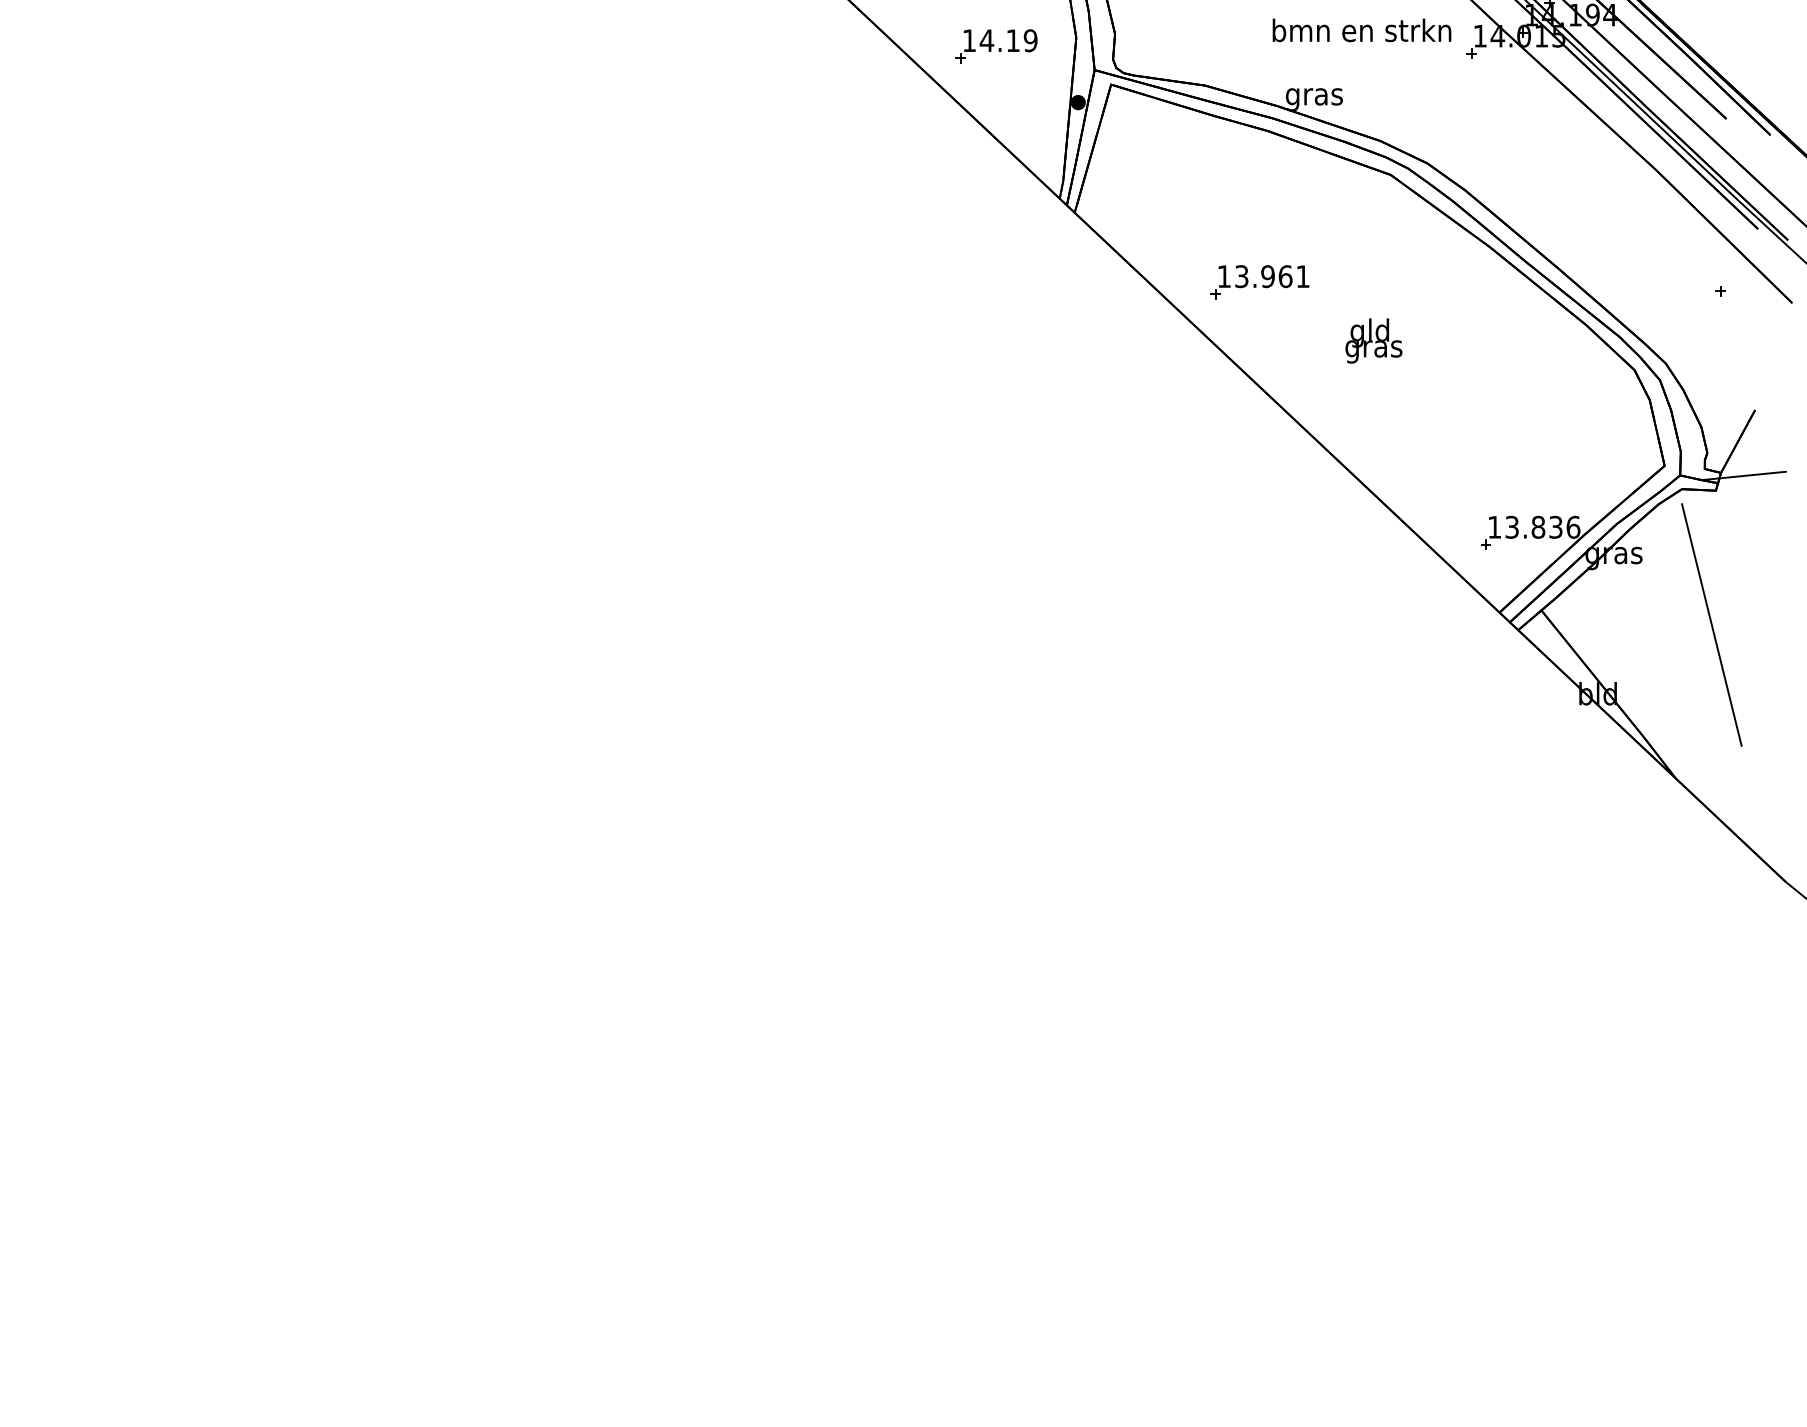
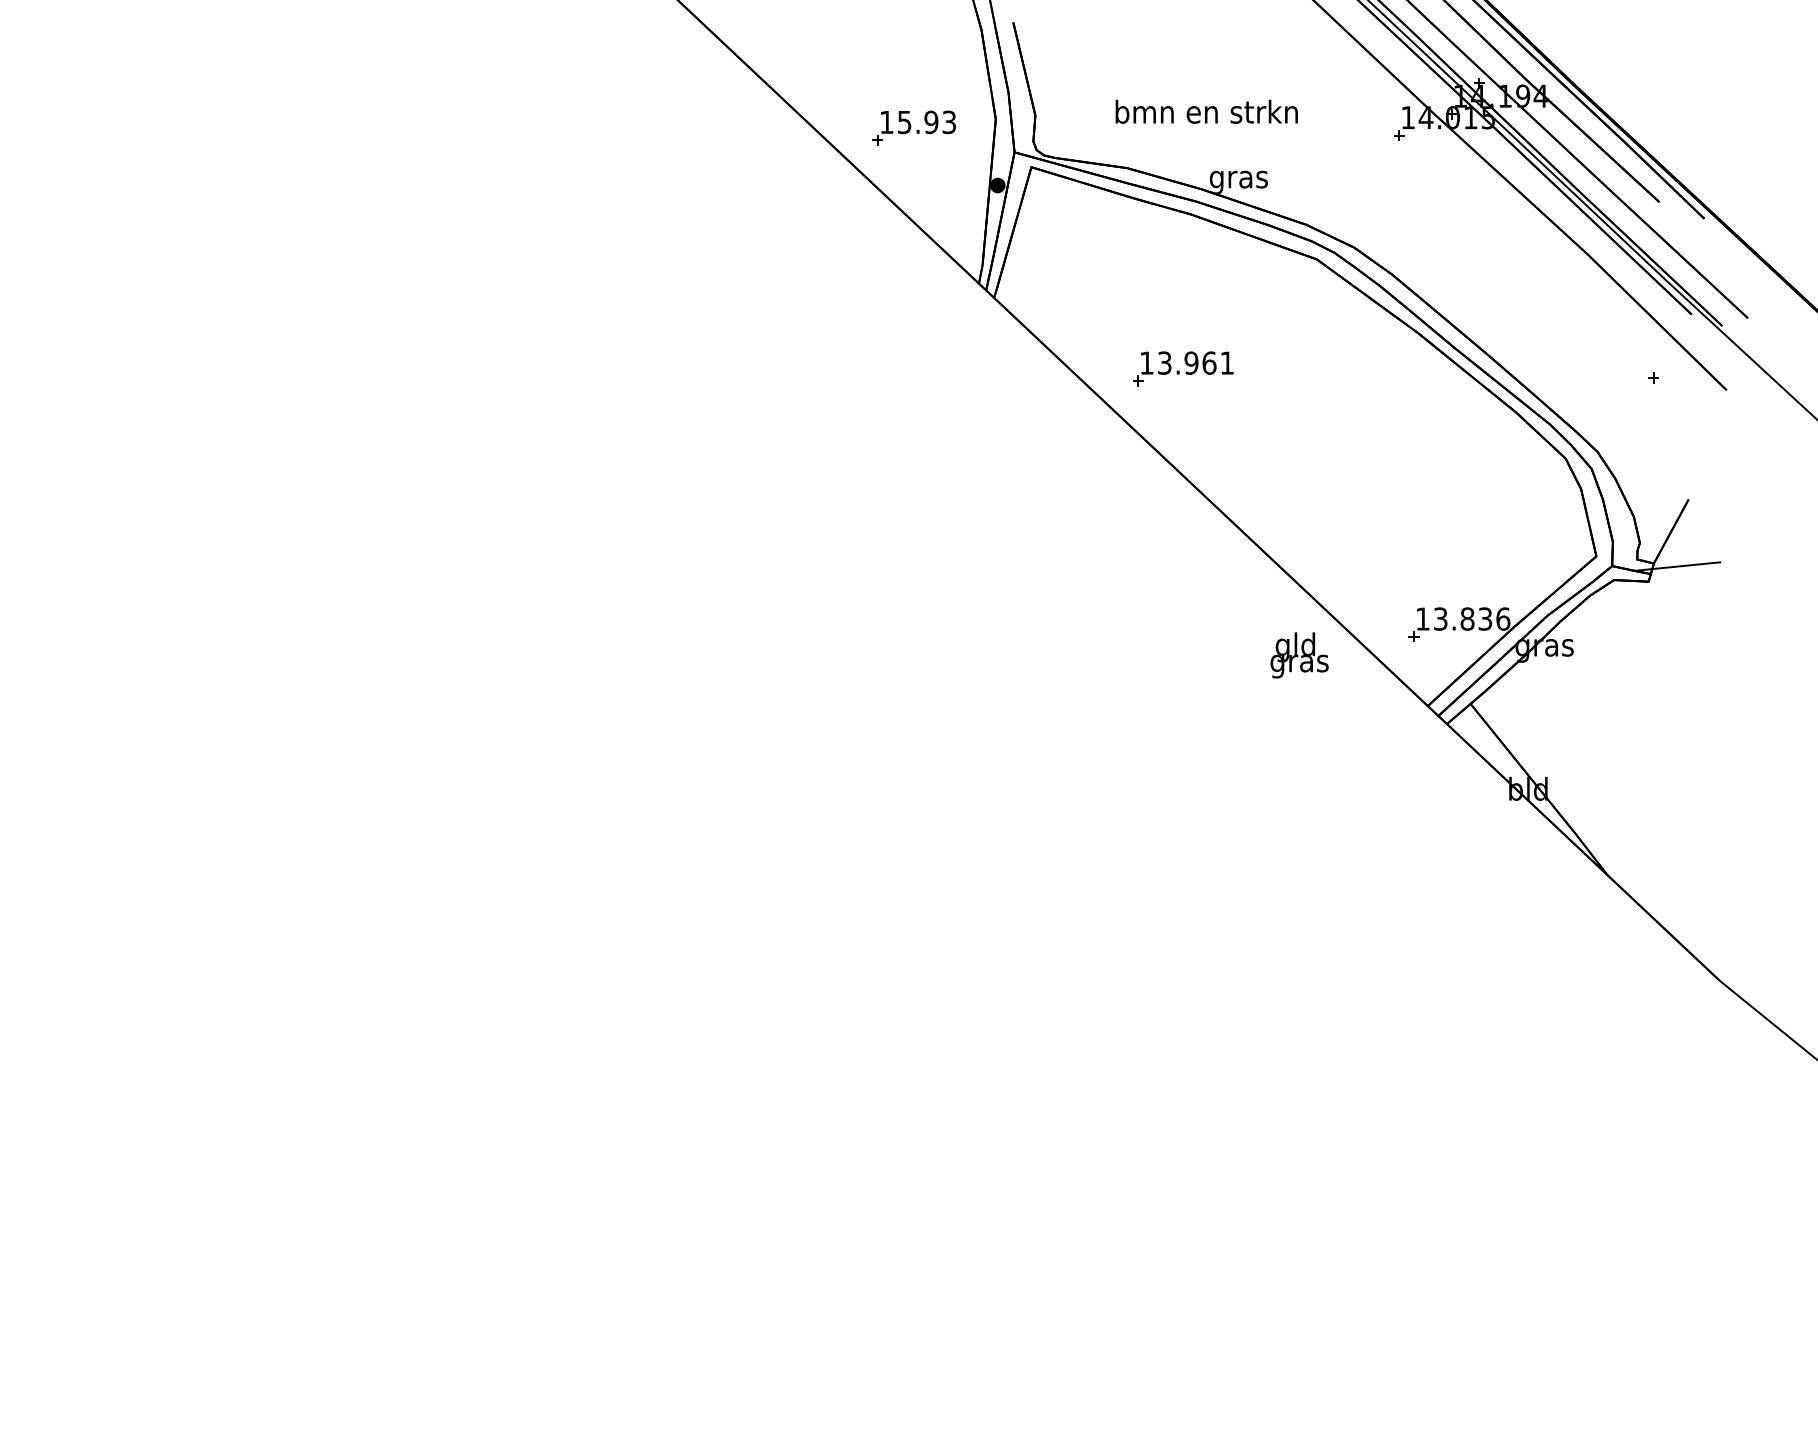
text: (1361, 30) -> (1206, 111), moved
text: (1008, 40) -> (926, 122), 14.19 -> 15.93
text: (1373, 340) -> (1299, 654), moved
line: (1711, 624) -> (1644, 718), removed

